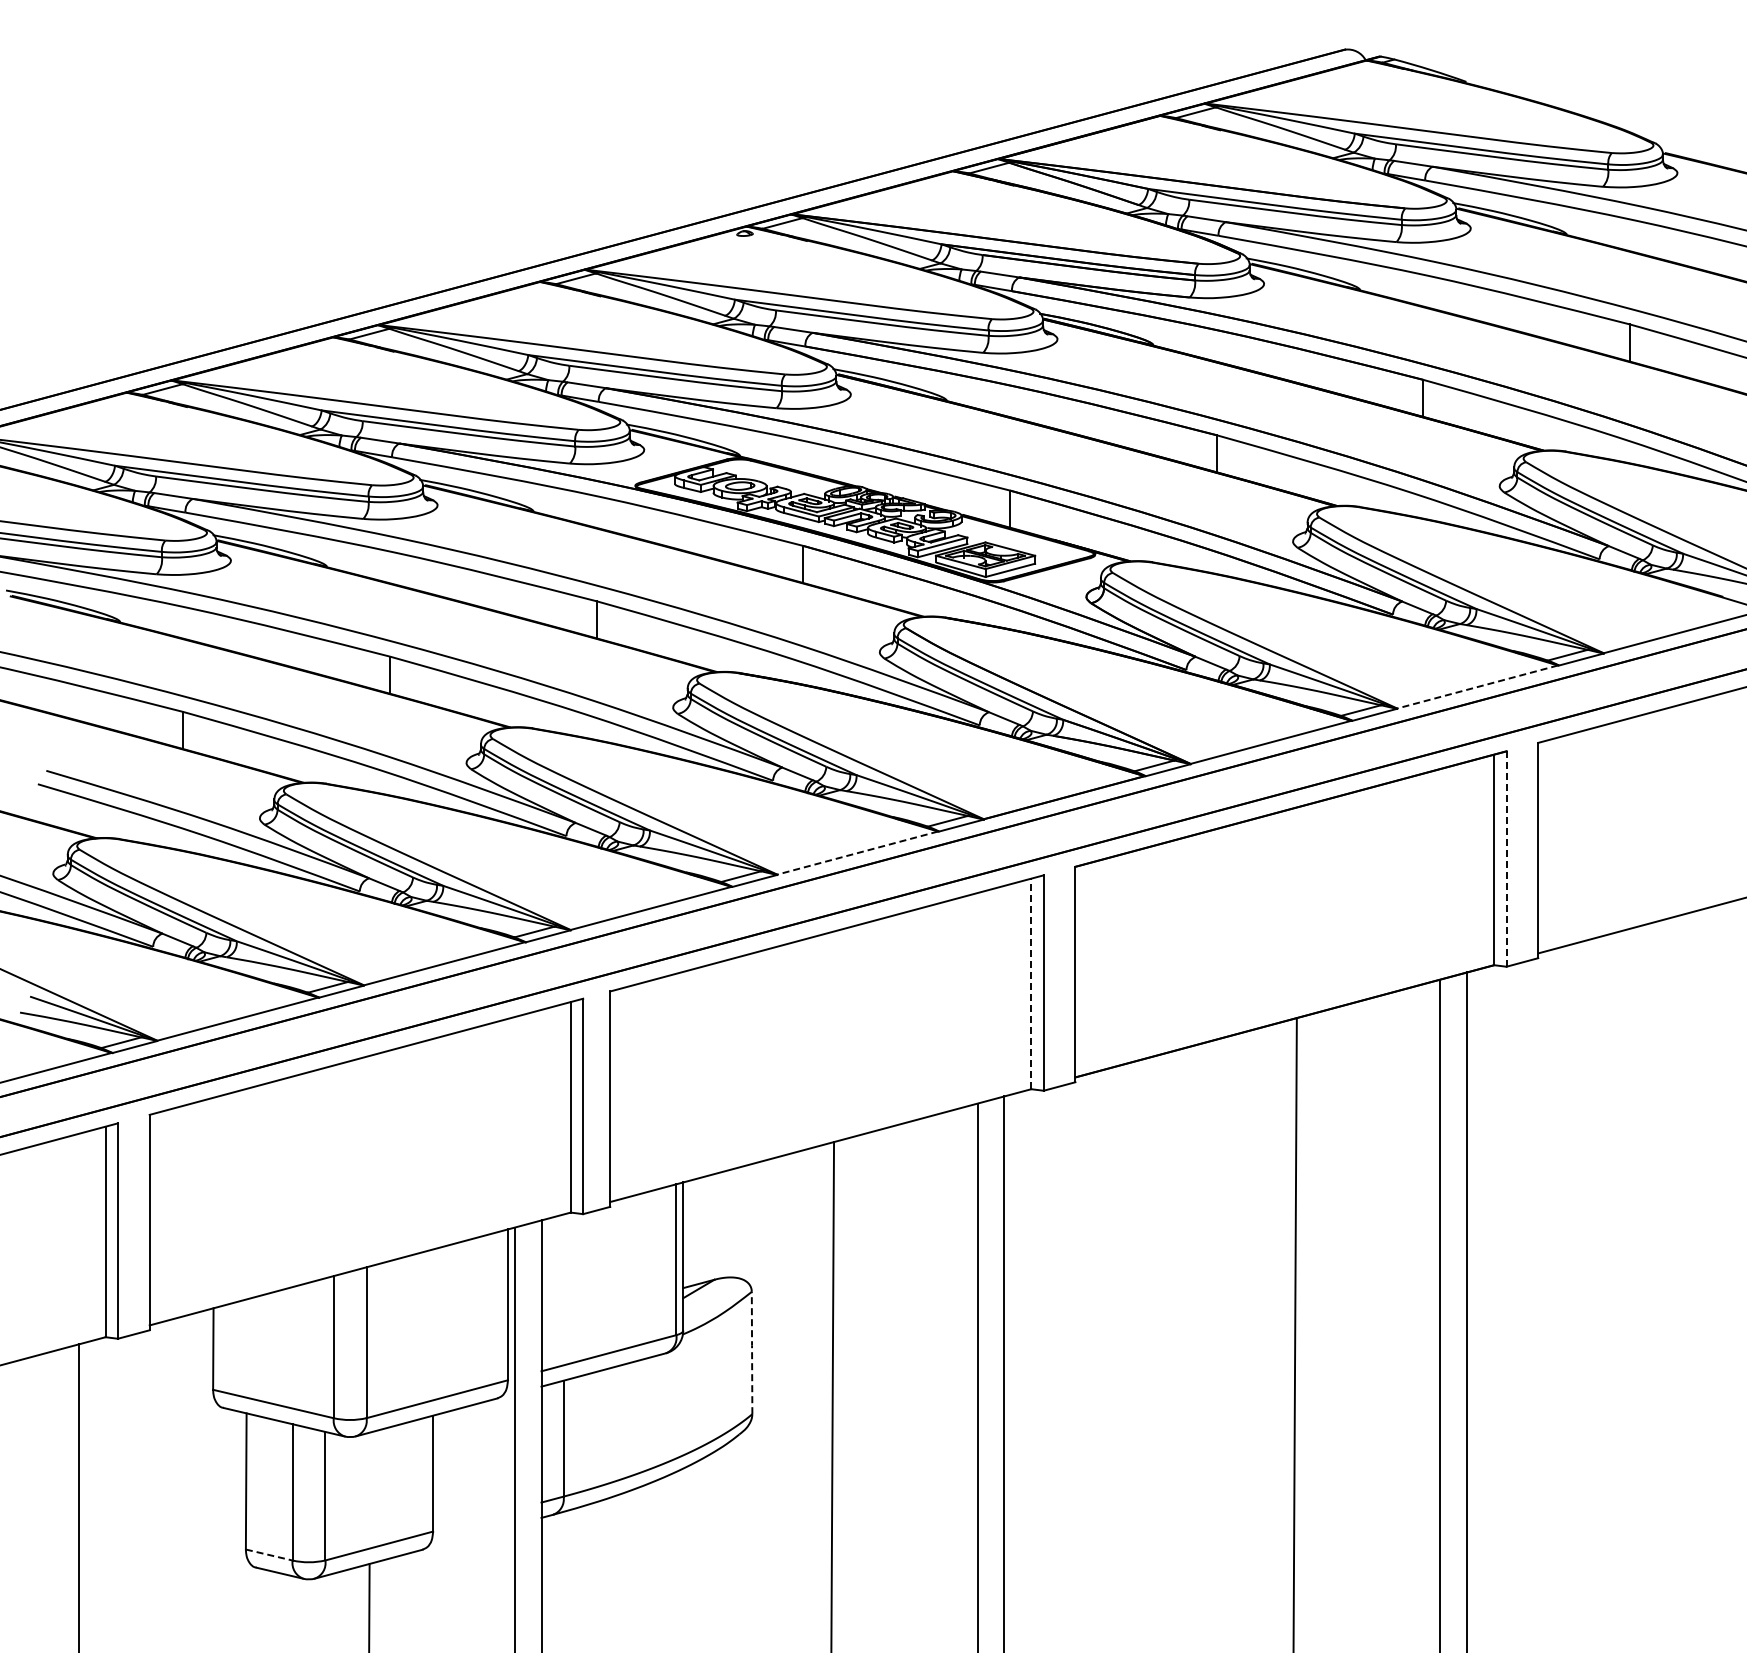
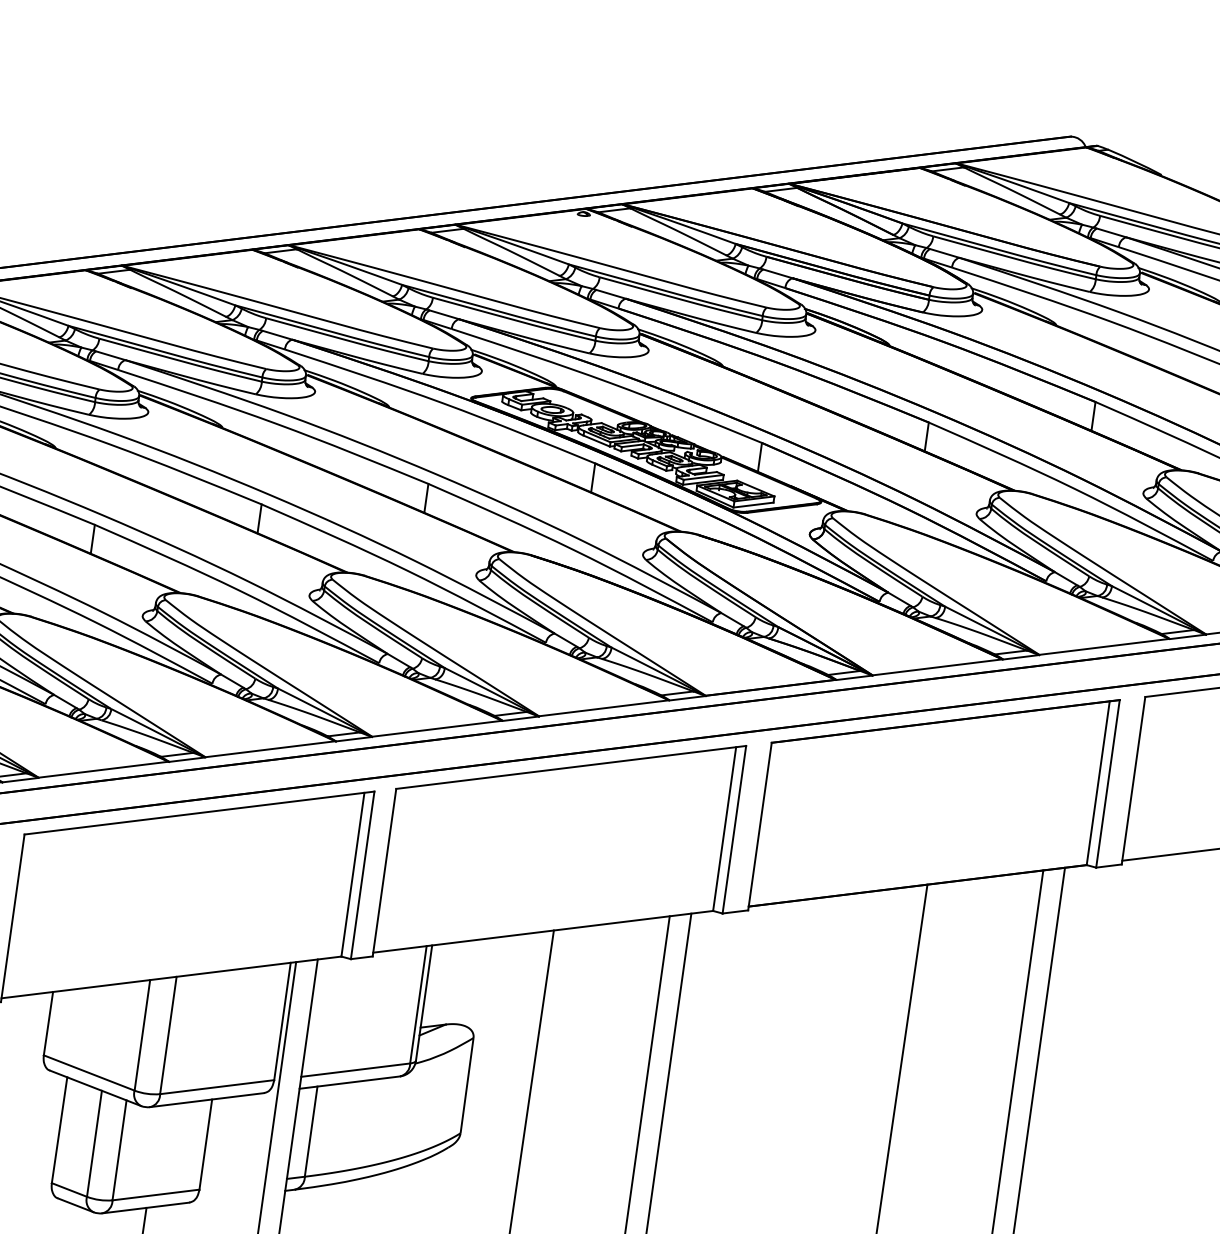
line: (1477, 687) -> (1104, 647), dashed -> solid
line: (857, 853) -> (603, 708), dashed -> solid
line: (1506, 859) -> (1107, 784), dashed -> solid
line: (1031, 983) -> (724, 828), dashed -> solid
line: (752, 1352) -> (467, 1085), dashed -> solid
line: (269, 1555) -> (69, 1190), dashed -> solid

